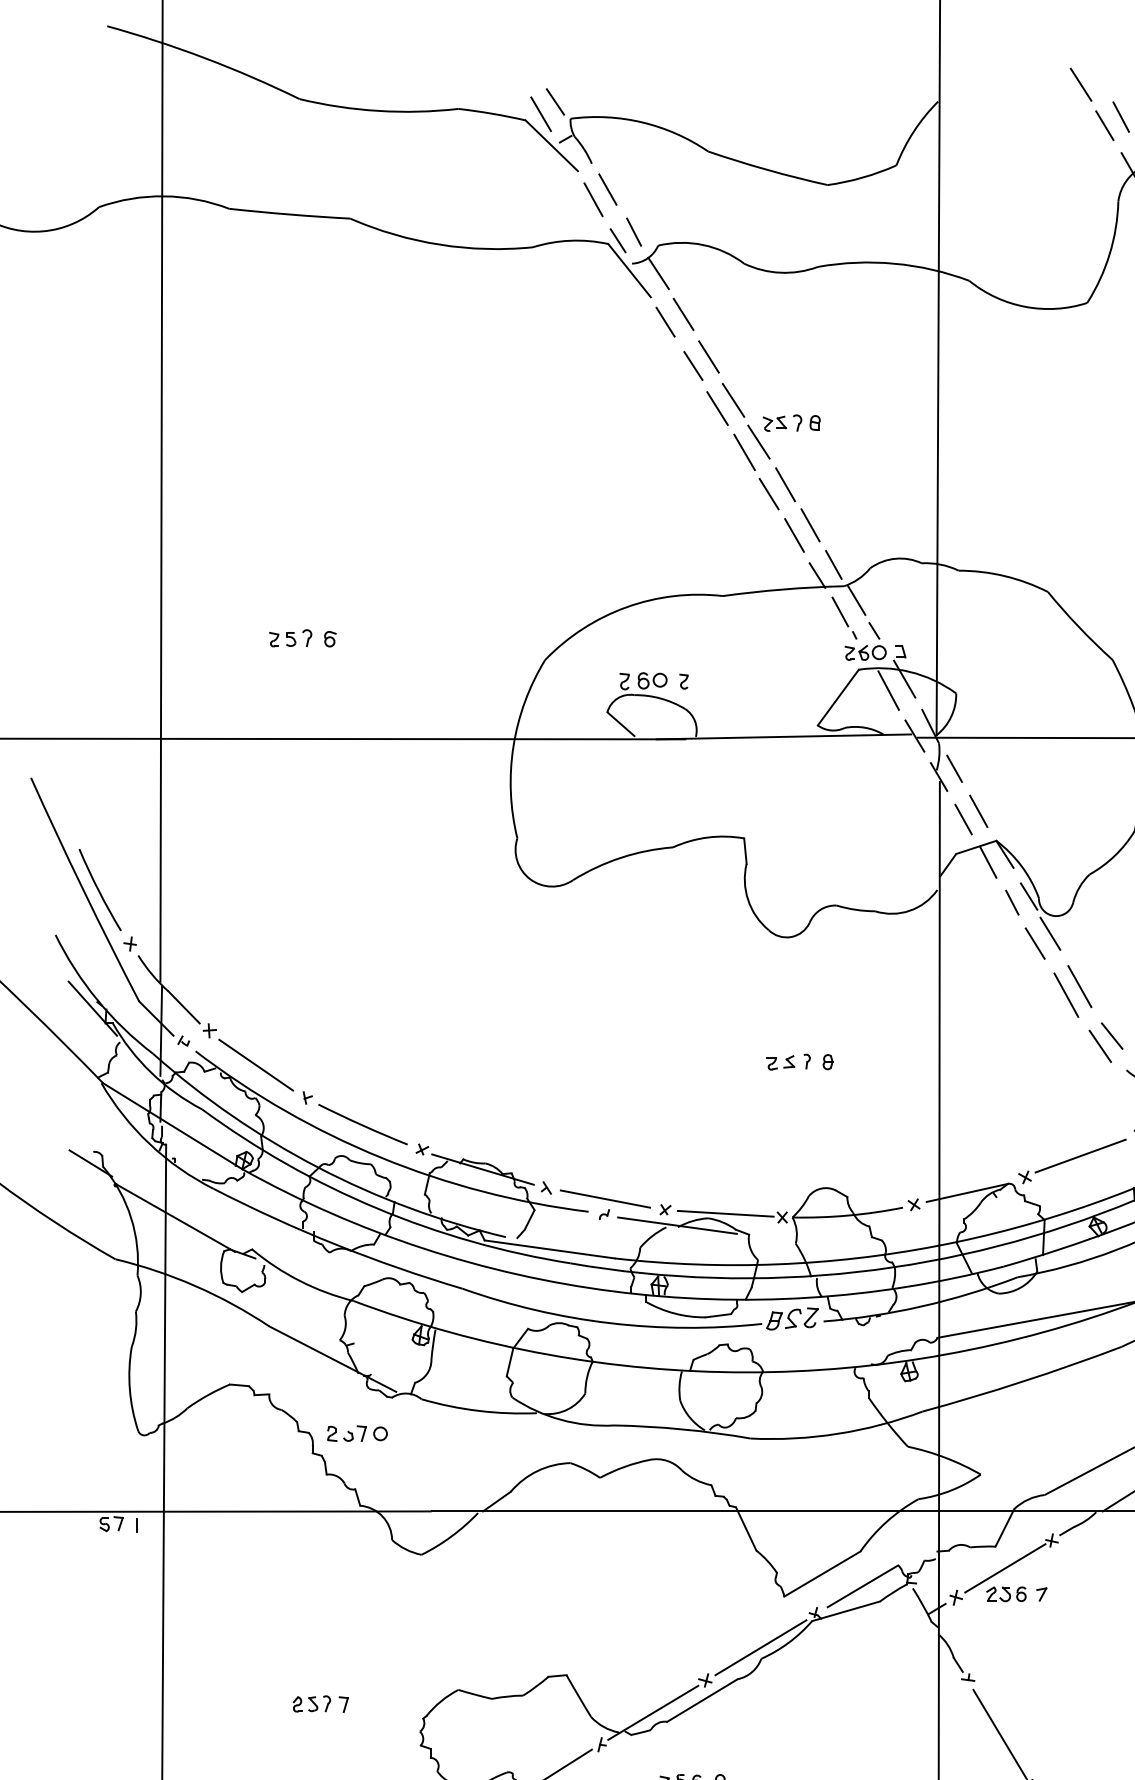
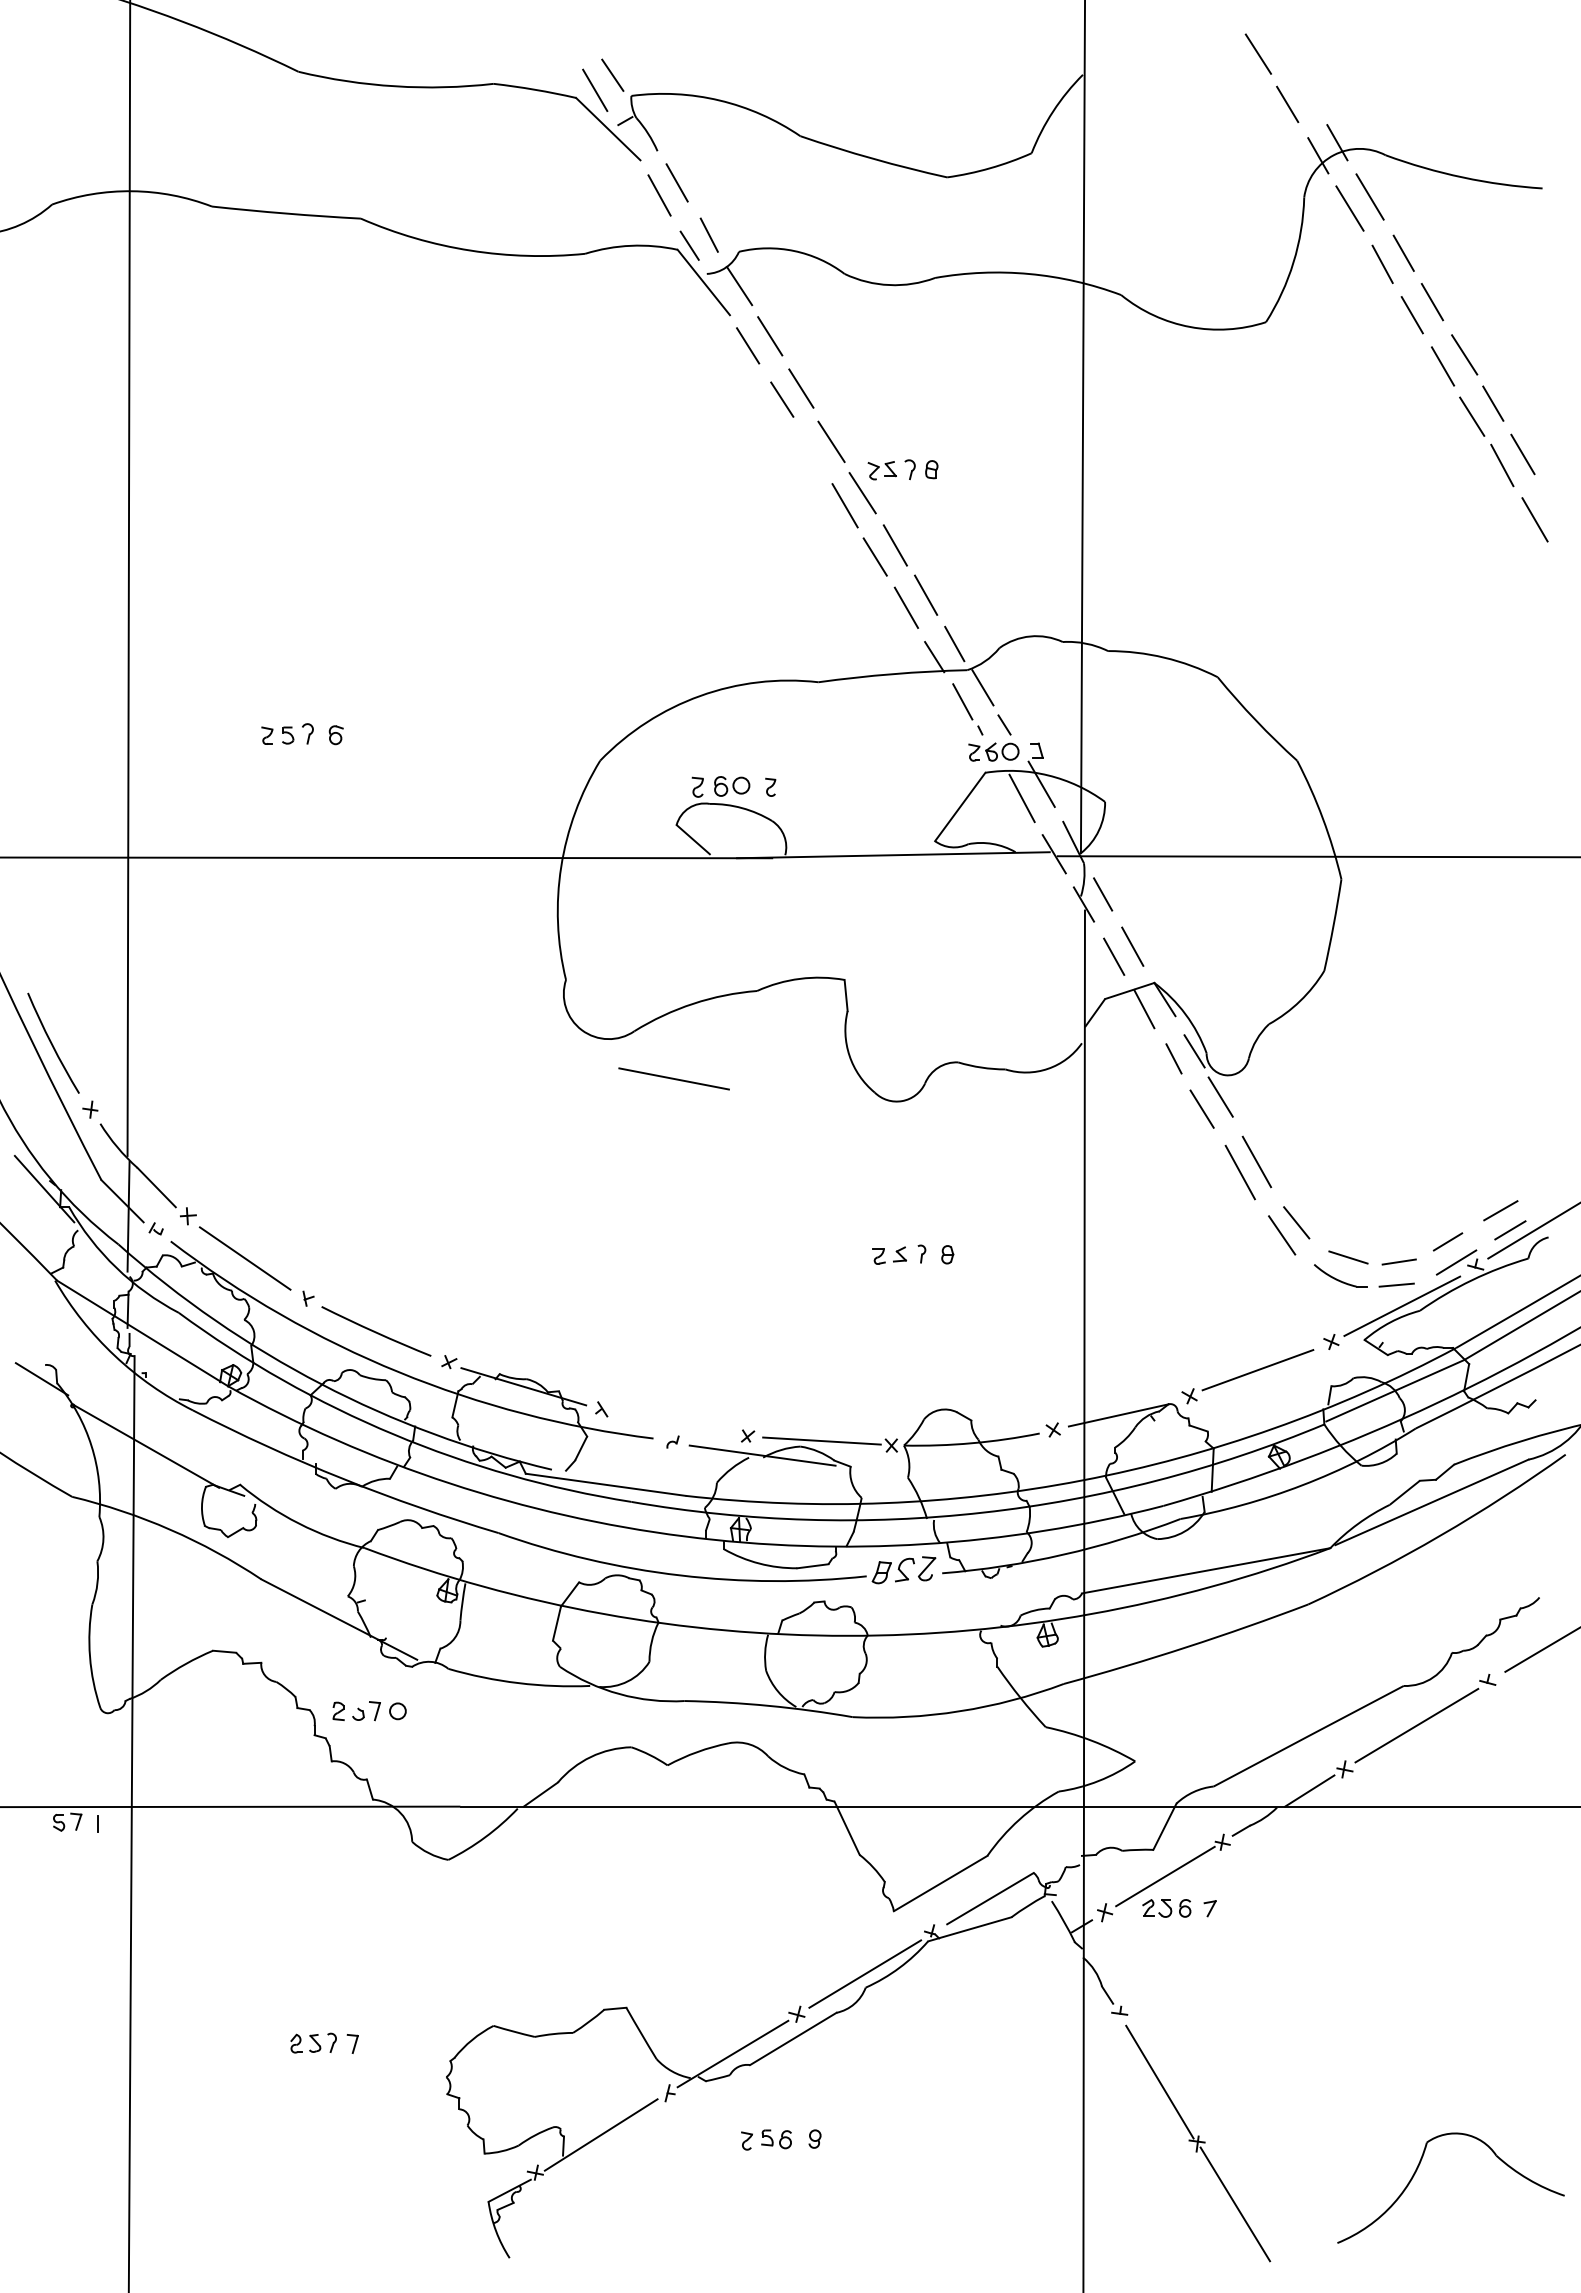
line: (1121, 116) -> (1307, 93), removed
line: (717, 408) -> (811, 451), removed
line: (604, 1198) -> (673, 1078), moved

